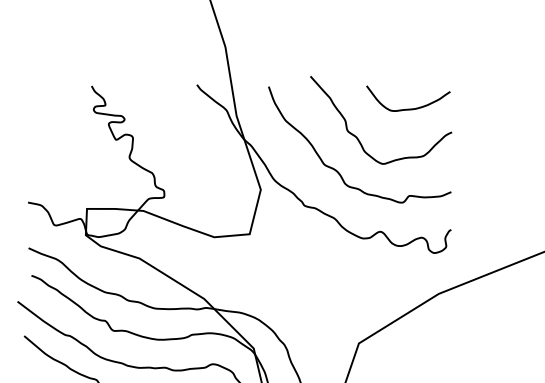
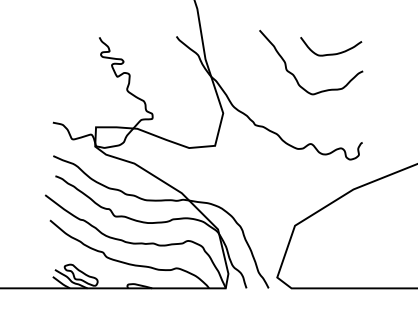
curve: (334, 168) -> (277, 97), removed

